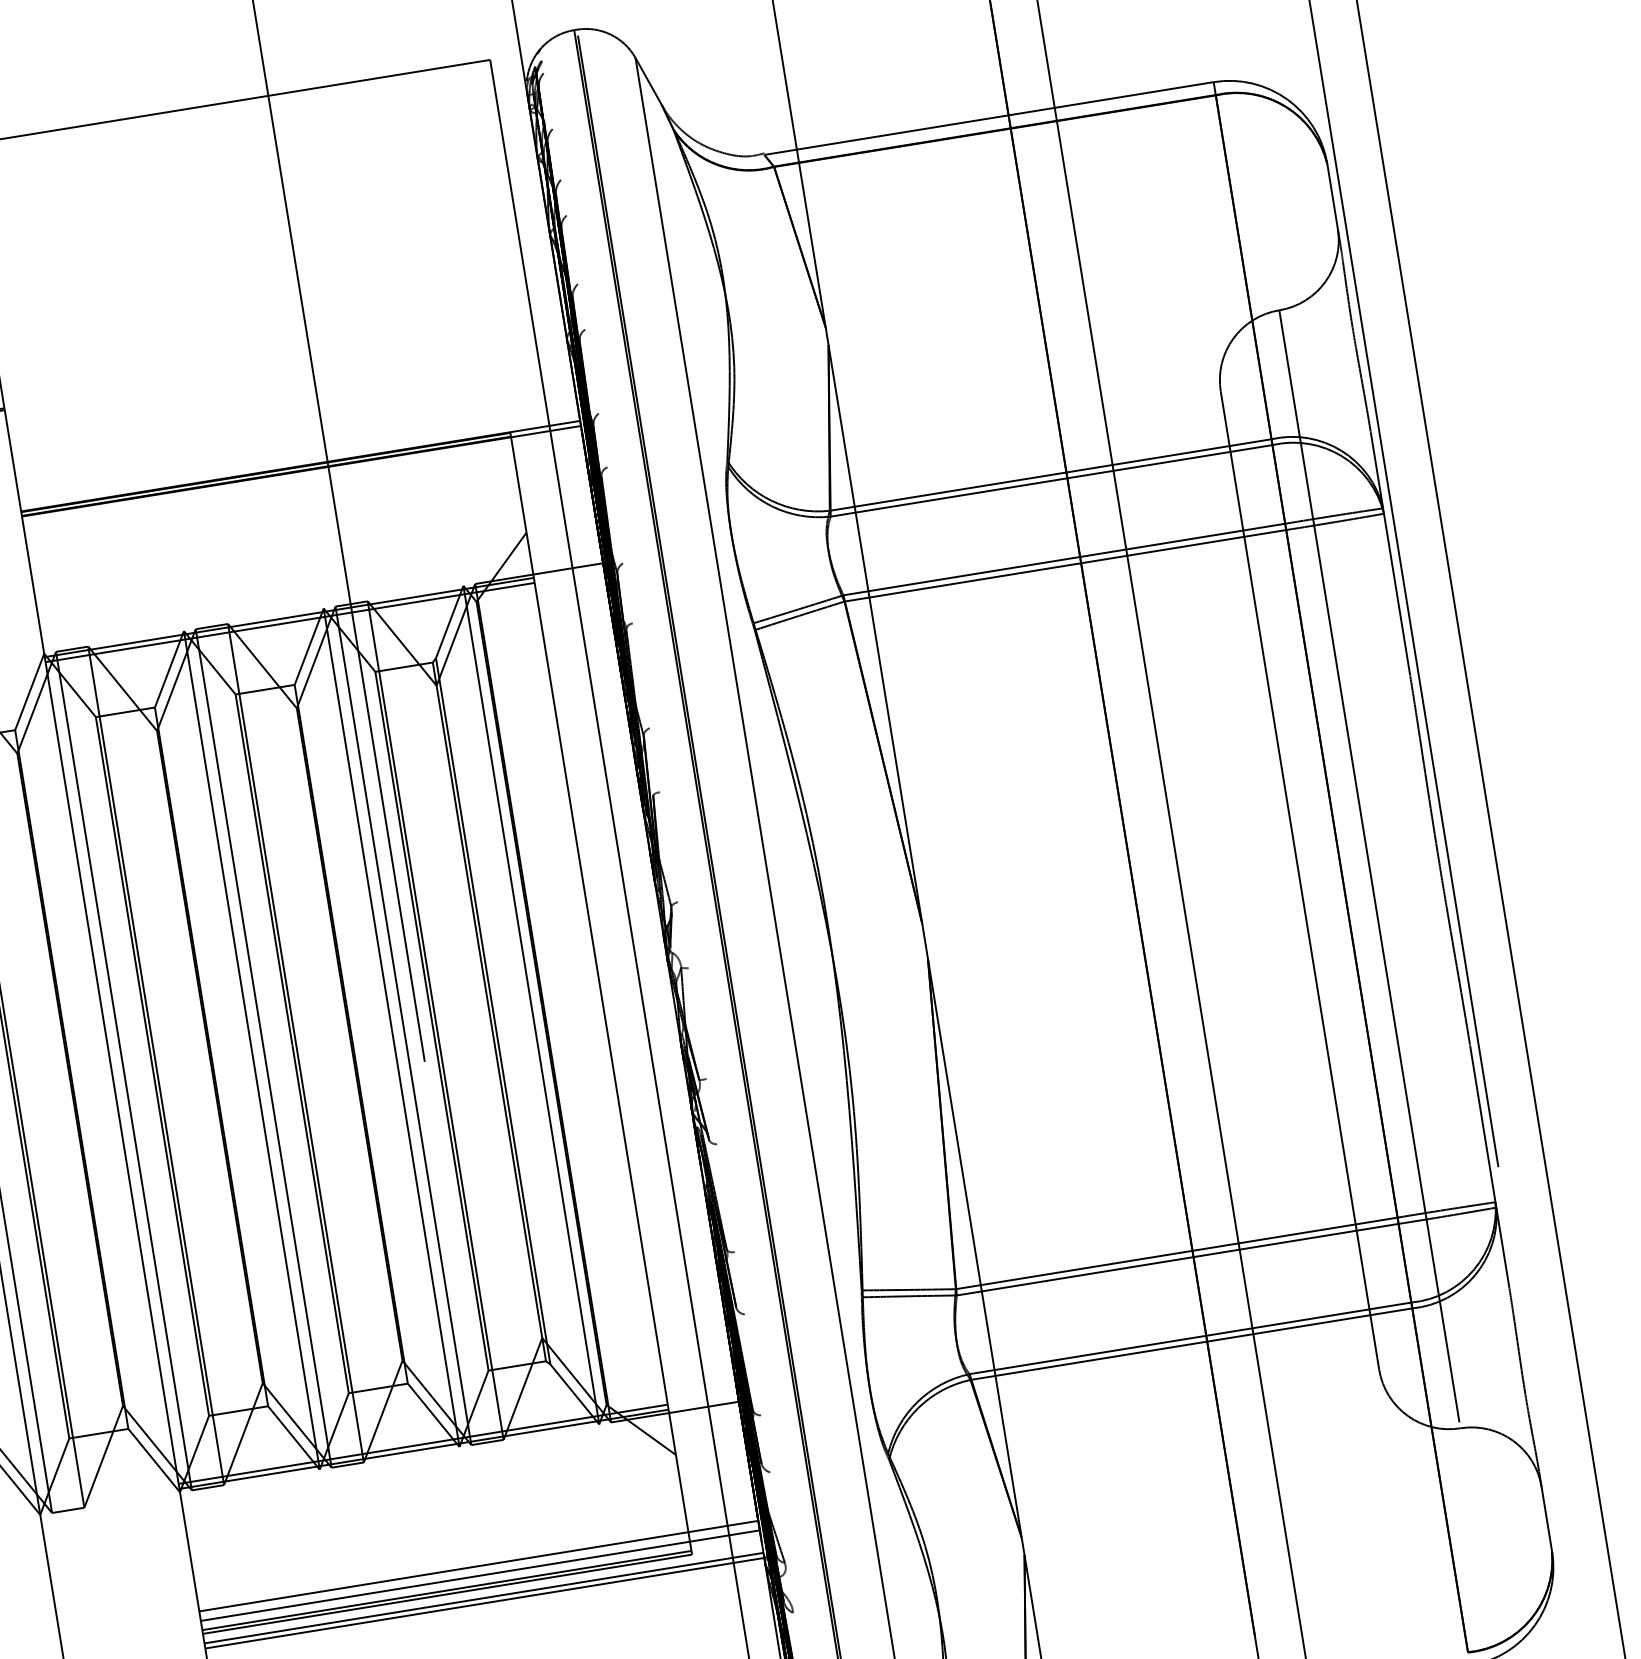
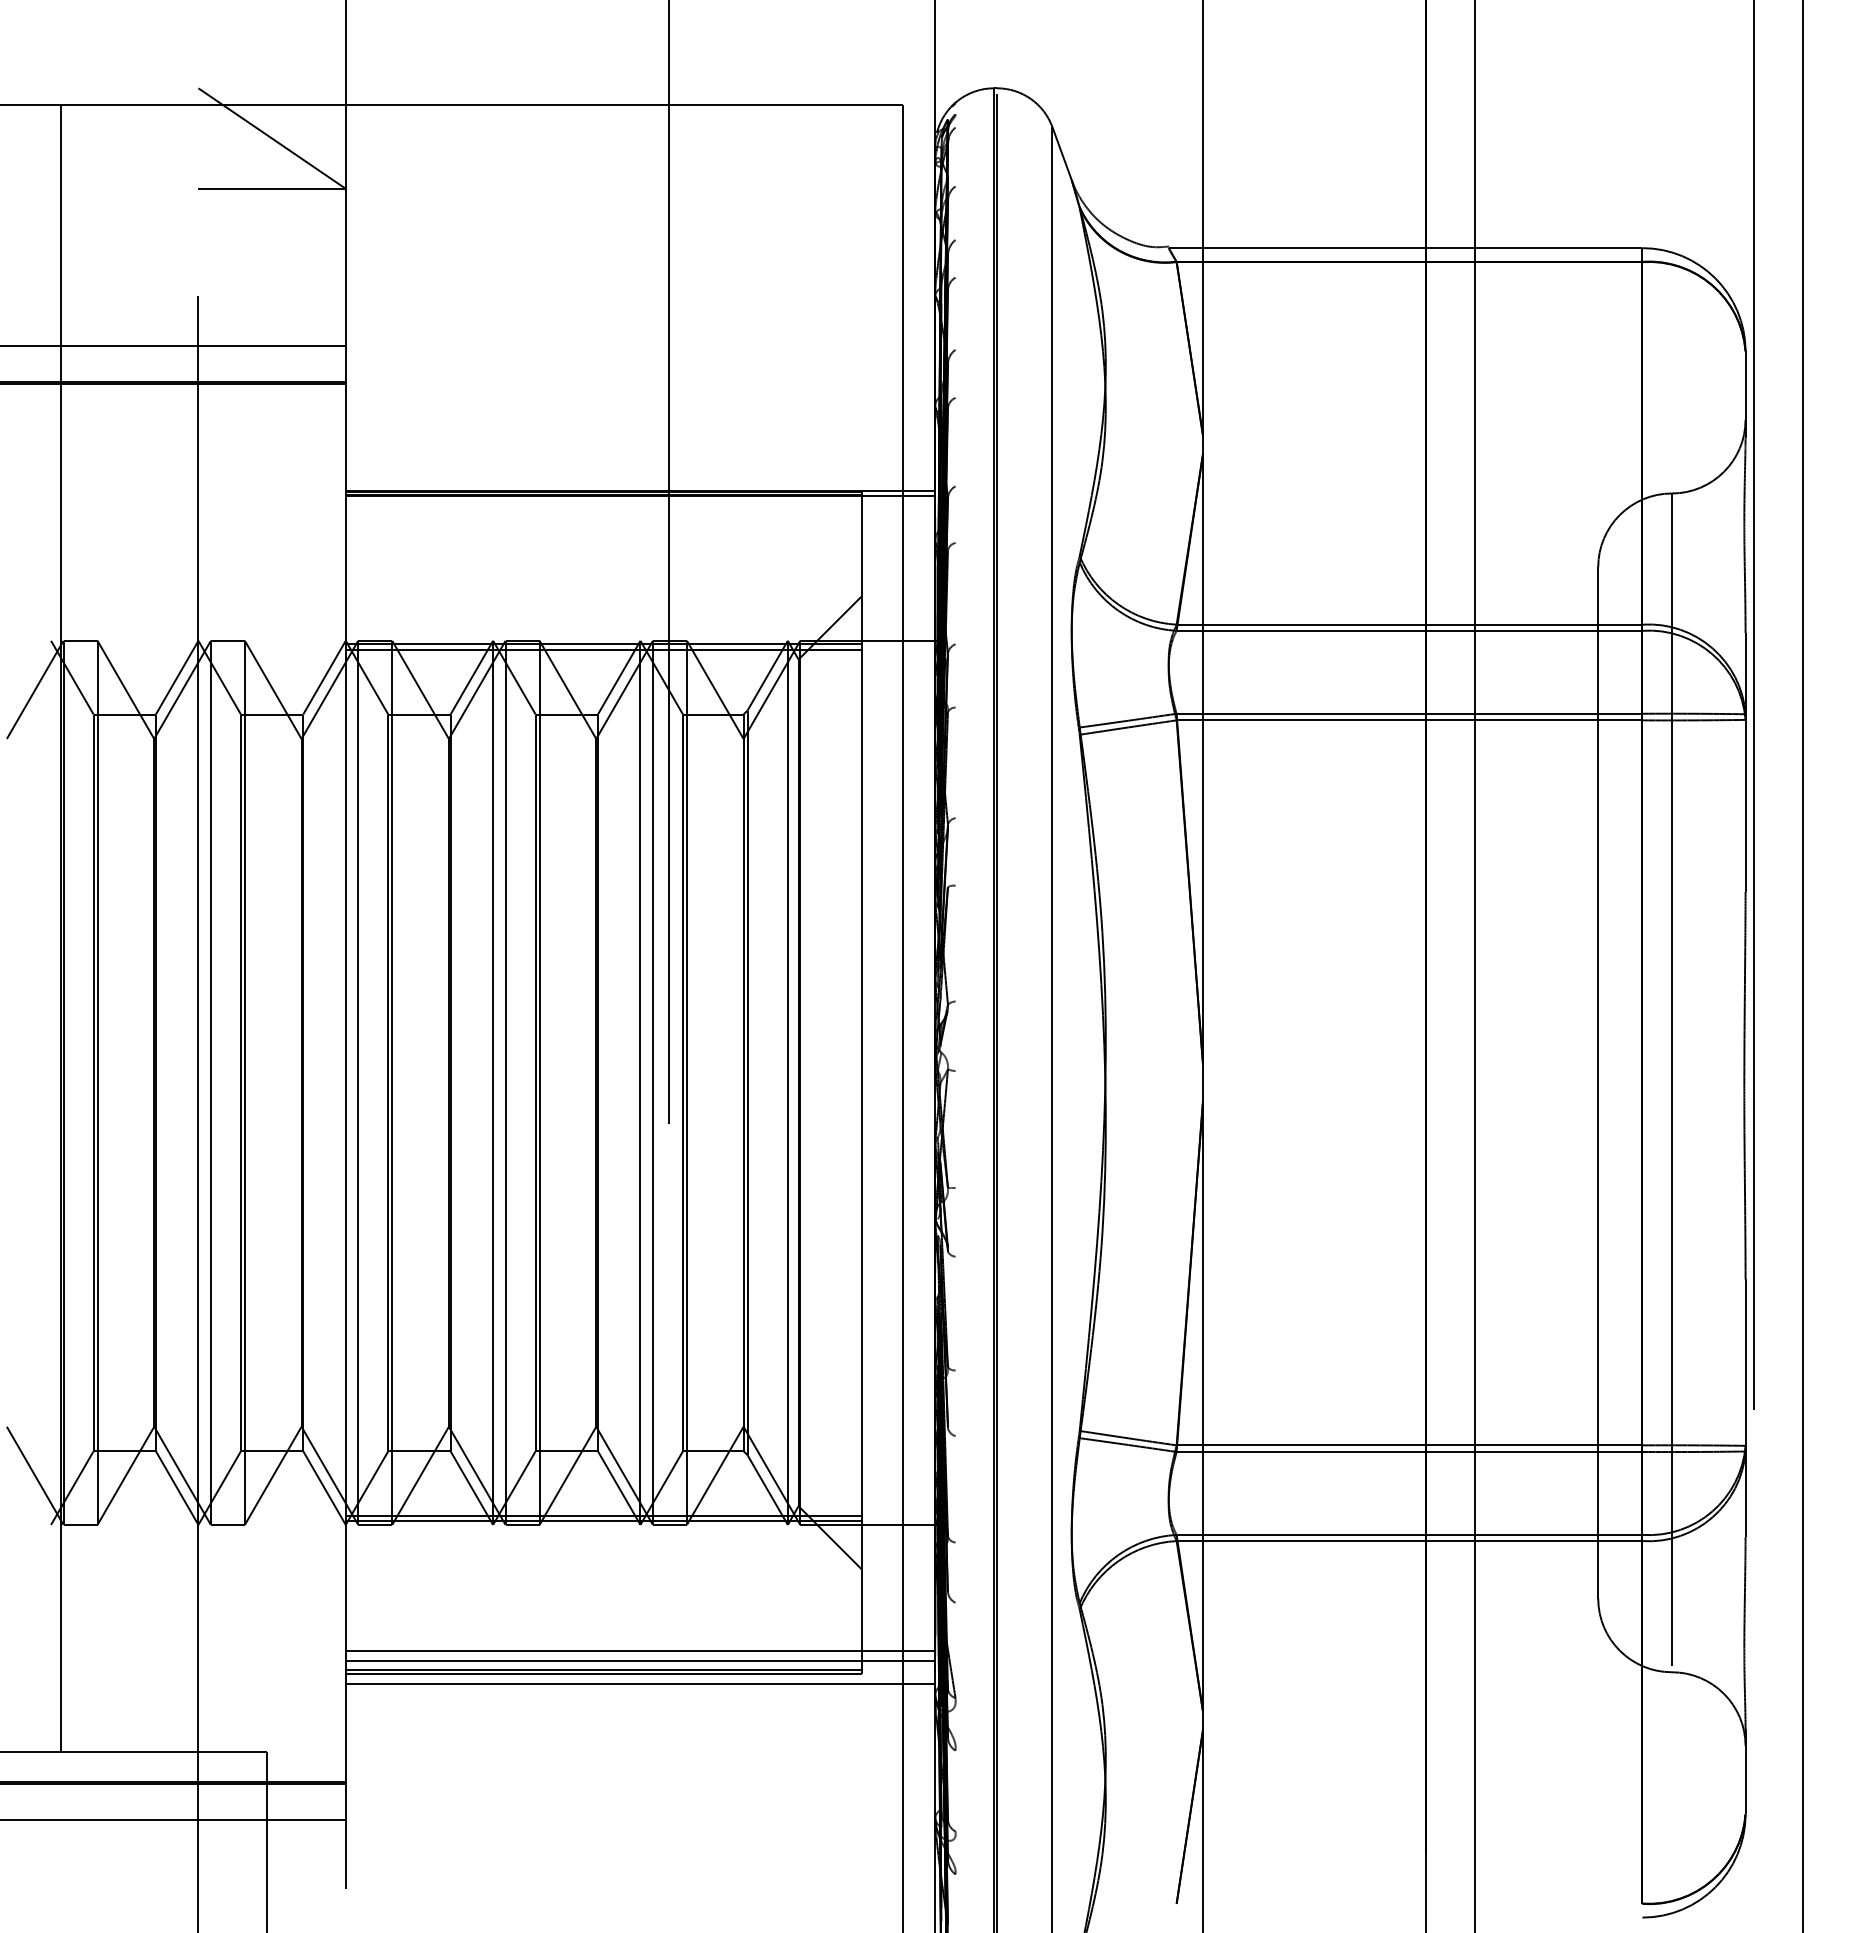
line: (484, 1603) -> (640, 1689), removed

